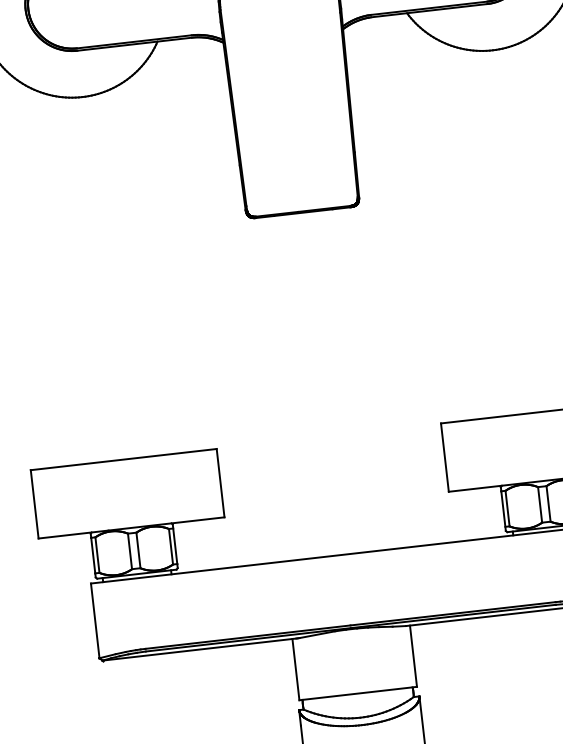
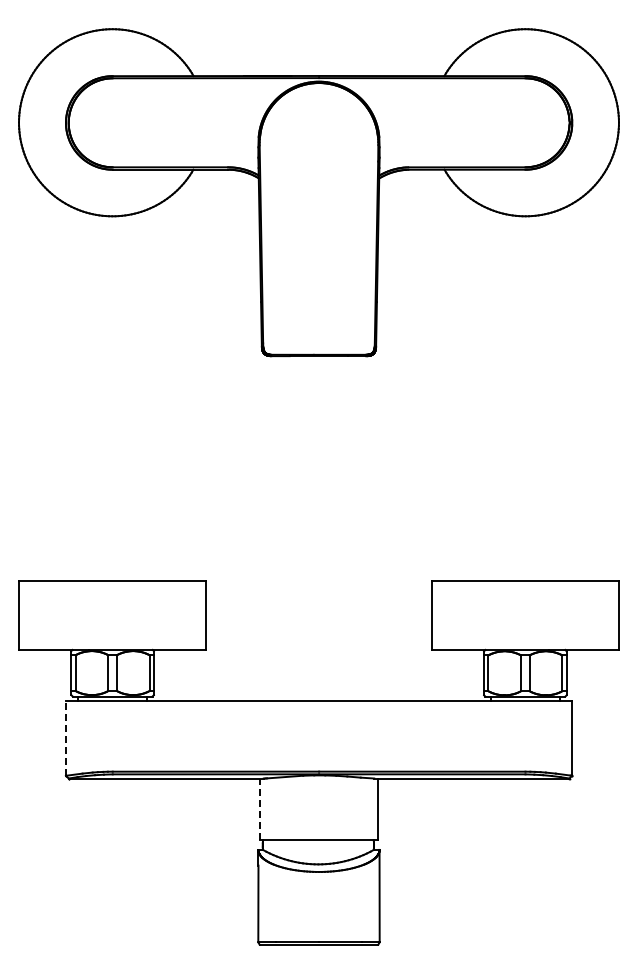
line: (94, 621) -> (65, 738), solid -> dashed
line: (295, 669) -> (259, 809), solid -> dashed

